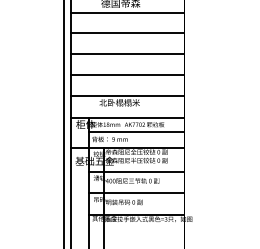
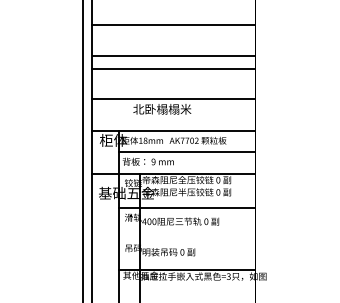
line: (127, 33) -> (173, 25), moved
line: (127, 53) -> (173, 55), moved
line: (136, 193) -> (186, 239), removed

